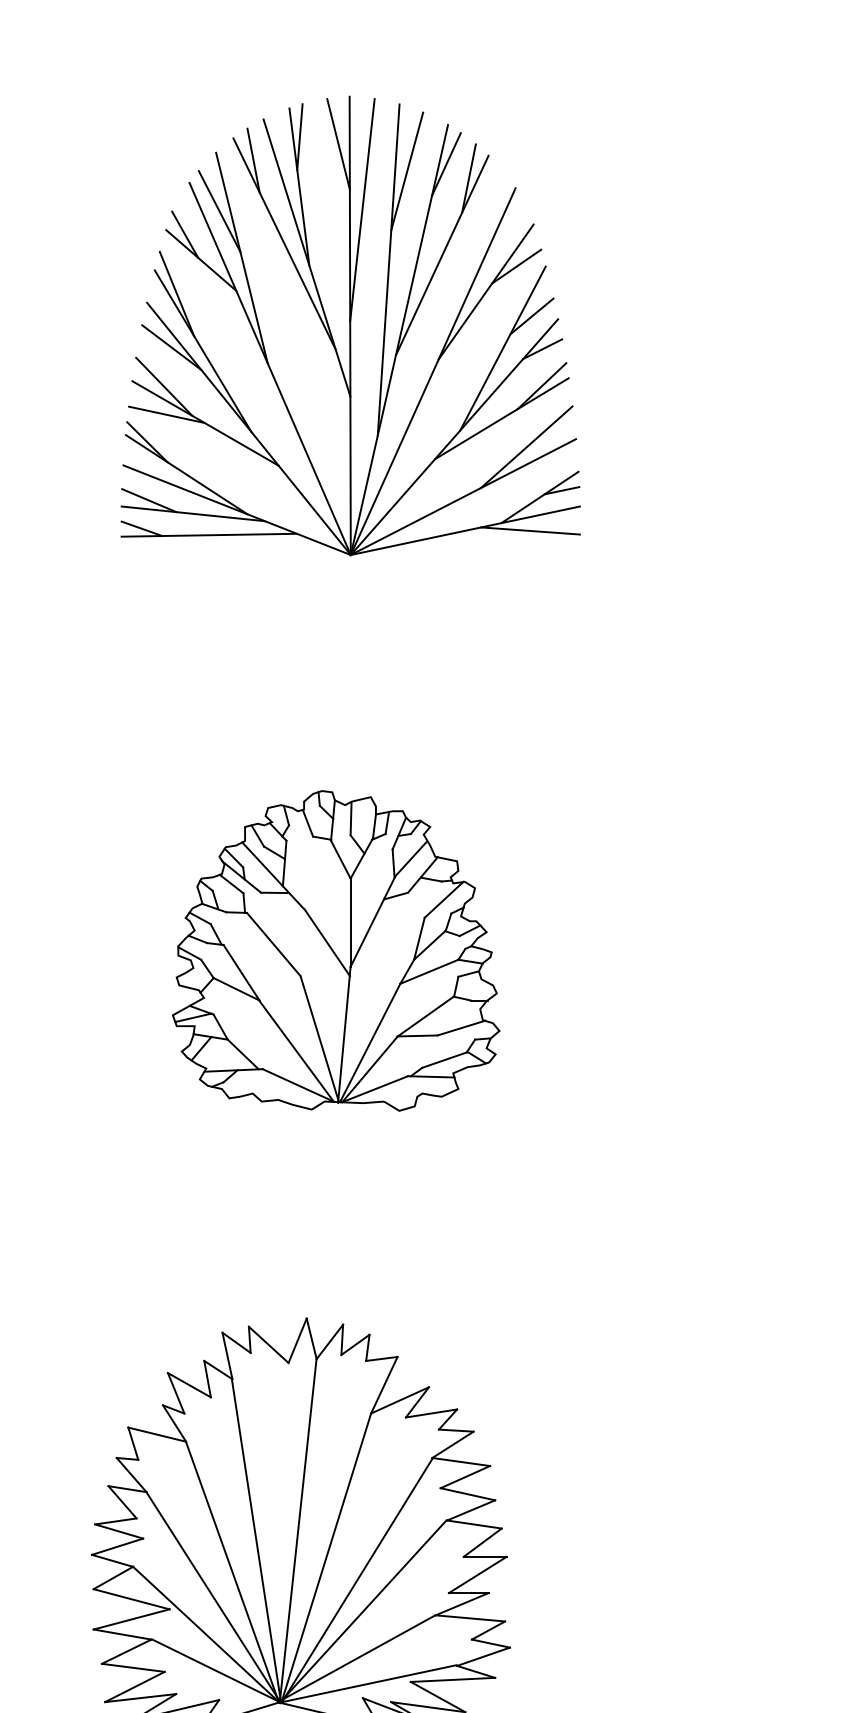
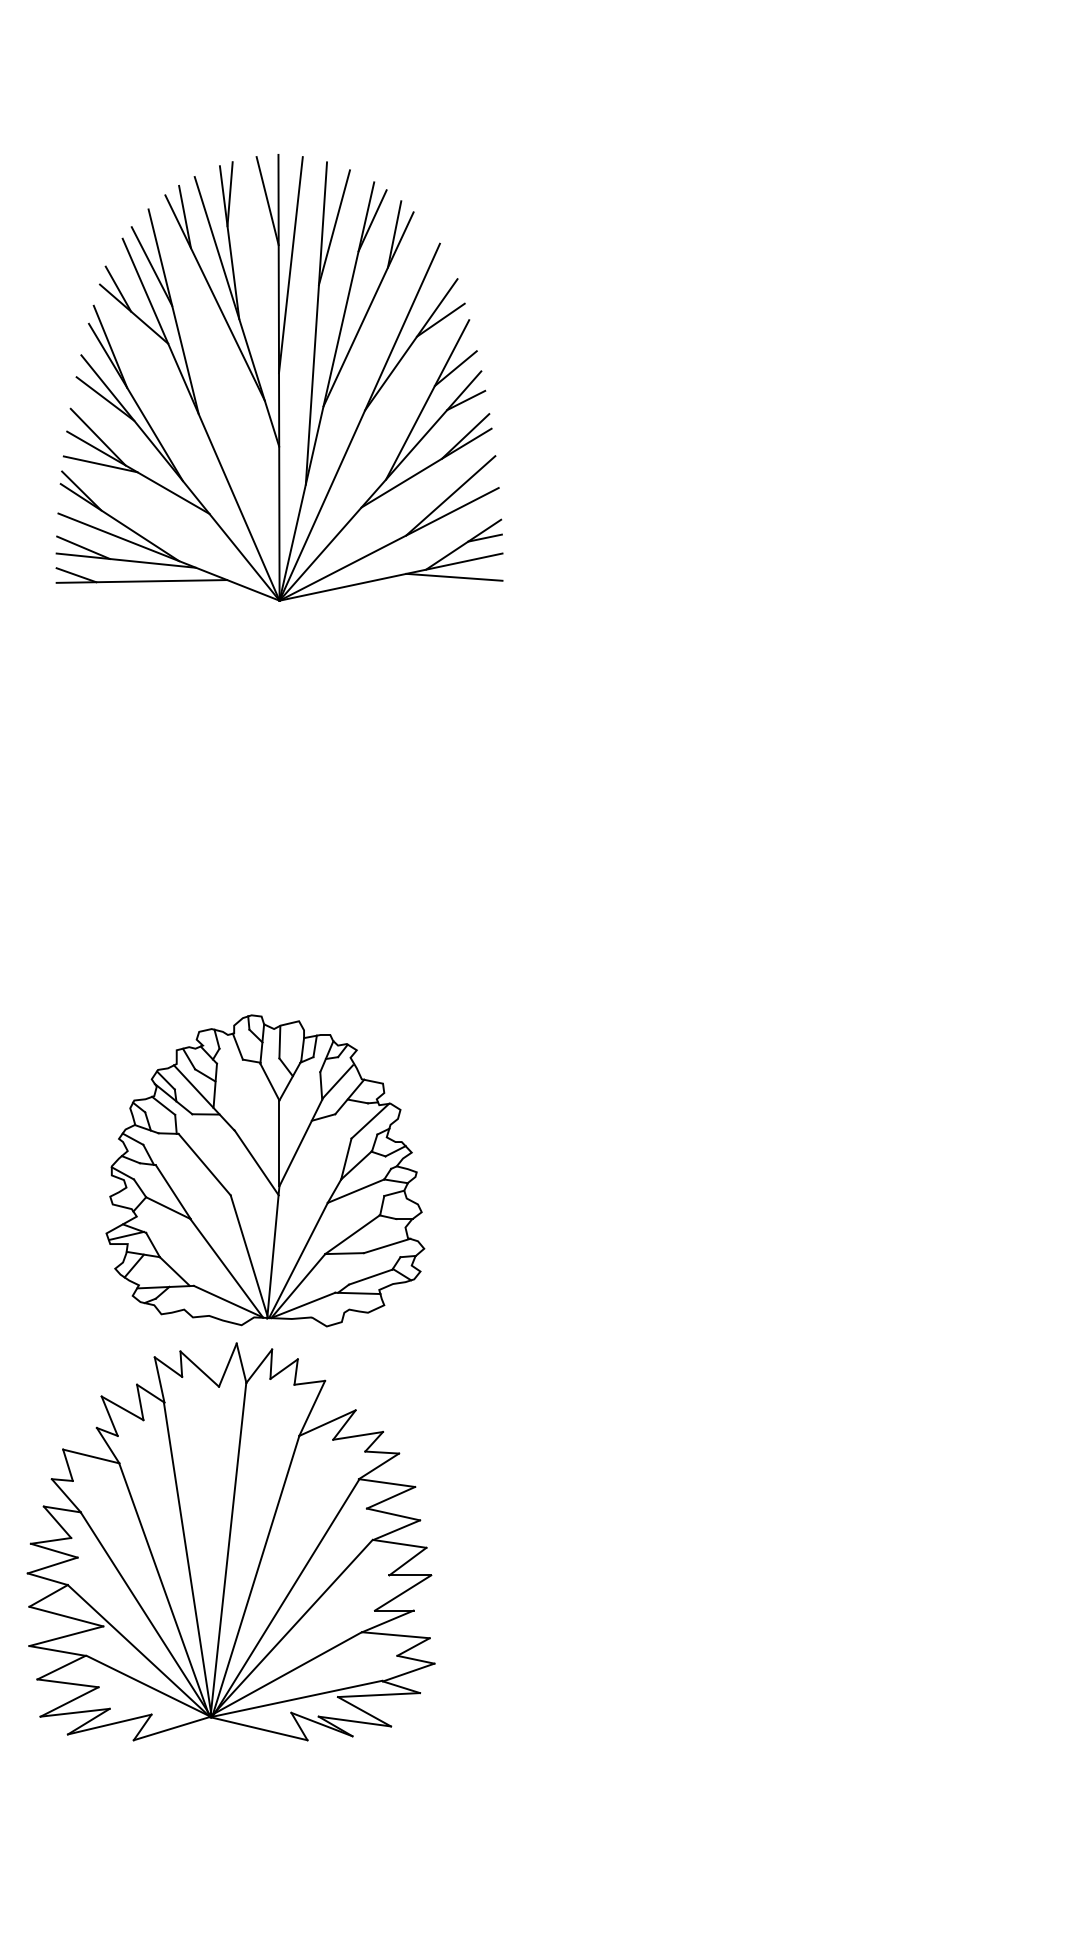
part: (336, 950) -> (265, 1170), moved

